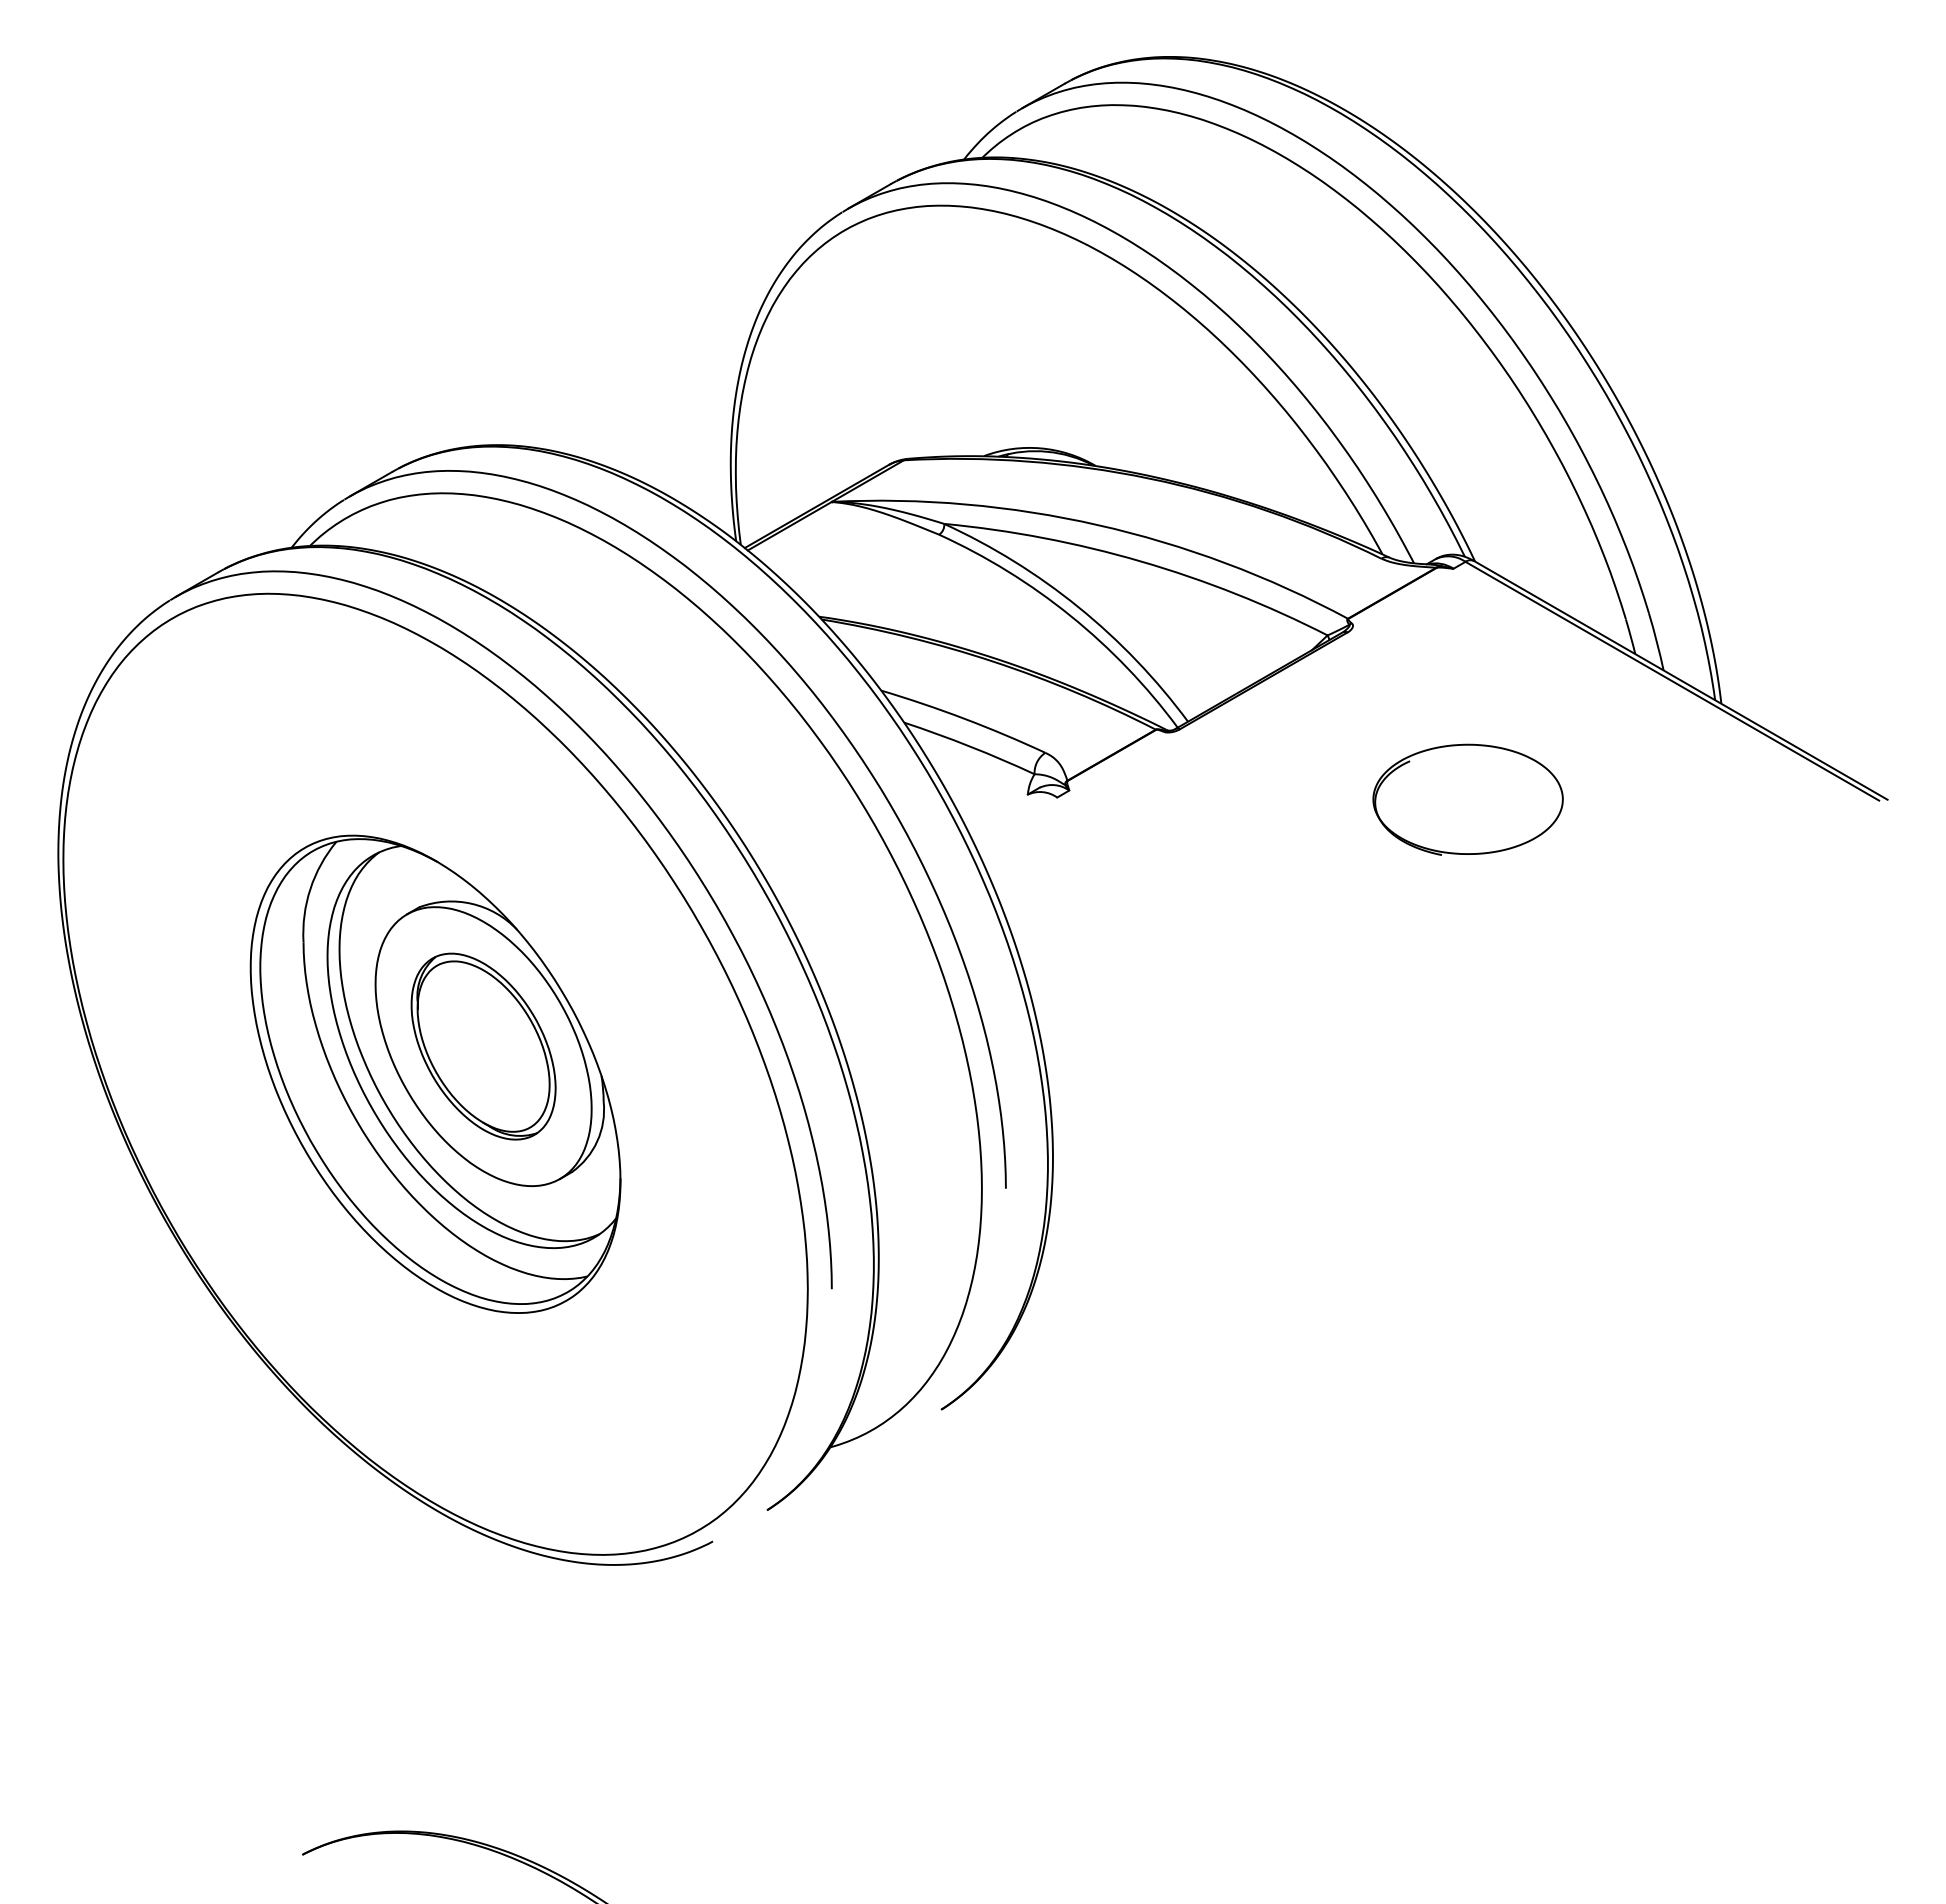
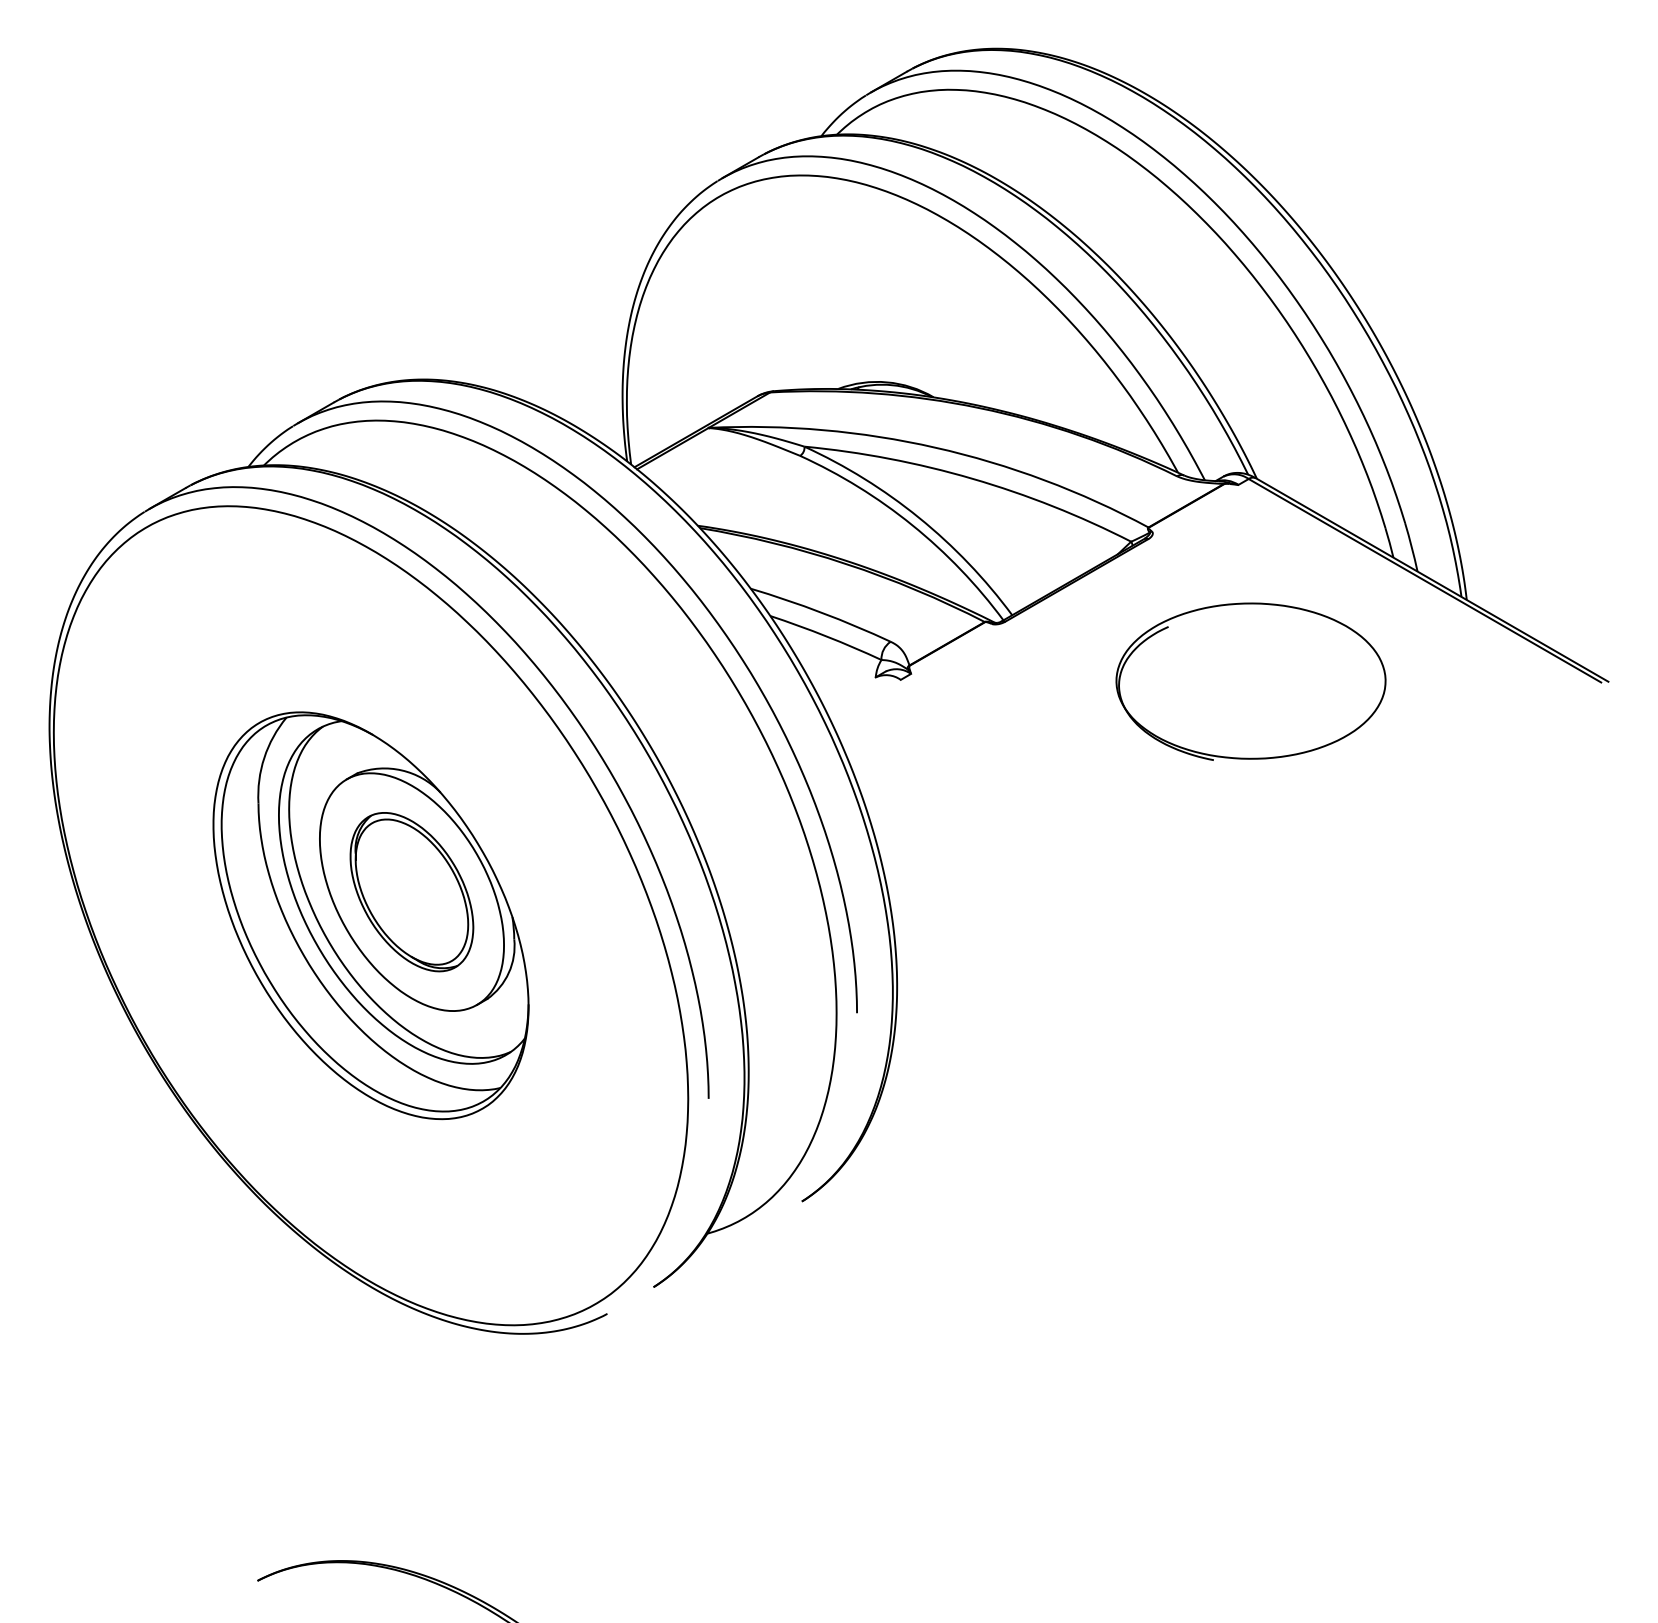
part: (1467, 799) -> (1250, 681), size x1.67

